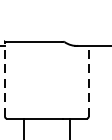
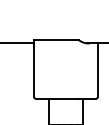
line: (5, 78) -> (34, 68), dashed -> solid
line: (88, 81) -> (97, 70), dashed -> solid

